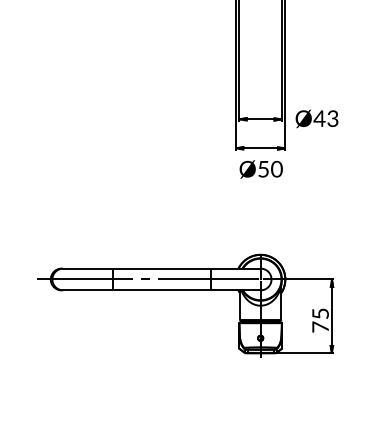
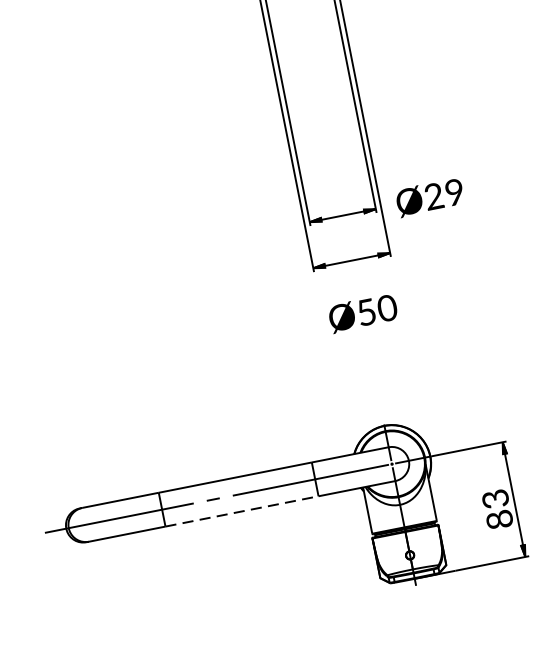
text: (325, 118) -> (443, 194), Ø43 -> Ø29
text: (260, 169) -> (361, 313), moved
line: (162, 290) -> (243, 511), solid -> dashed
text: (320, 320) -> (497, 509), 75 -> 83

